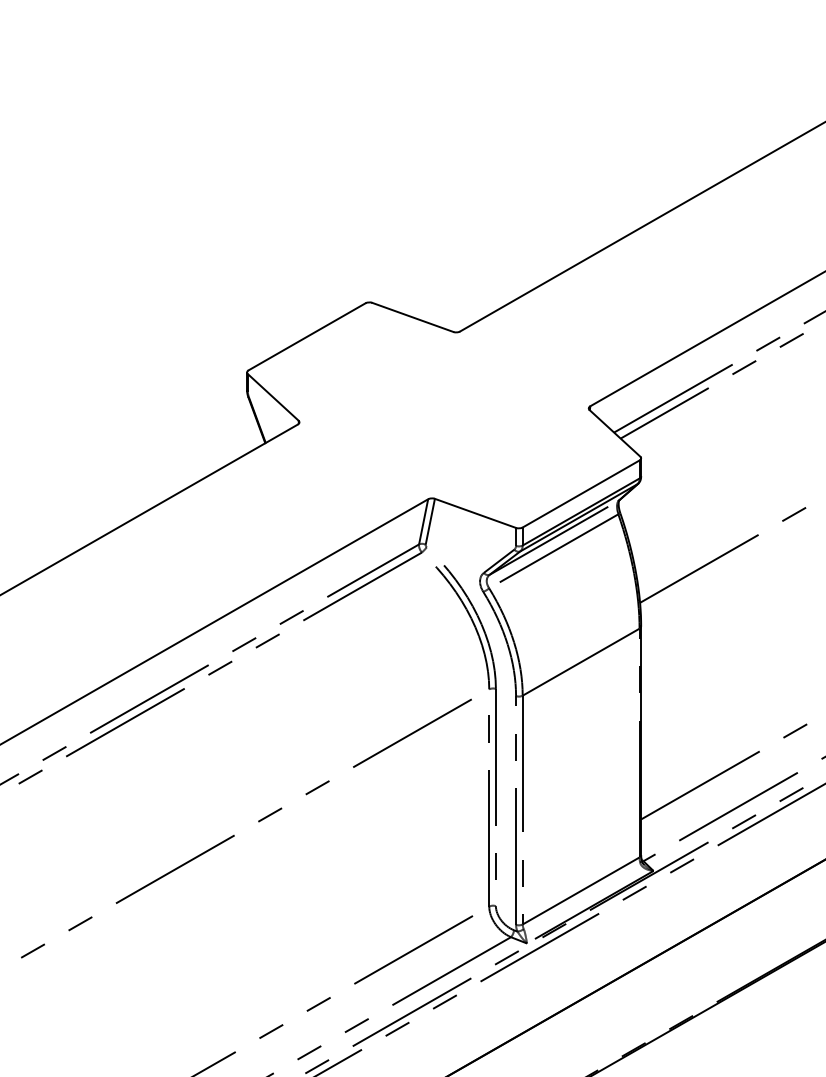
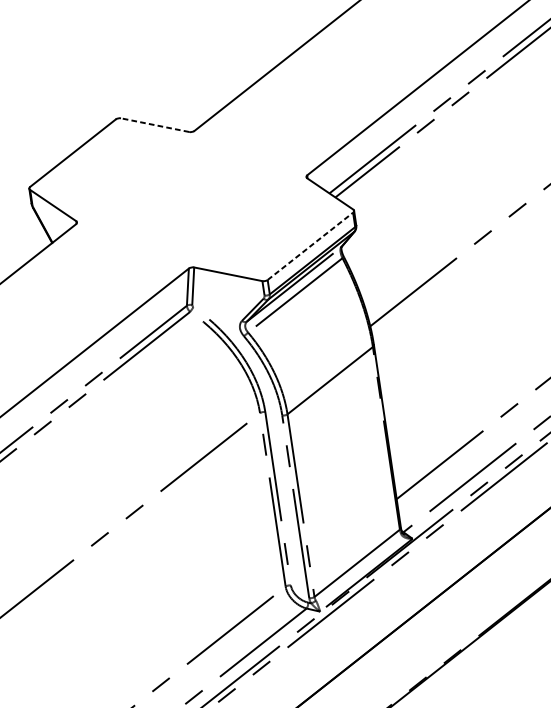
line: (412, 317) -> (154, 125), solid -> dashed
line: (581, 493) -> (310, 245), solid -> dashed

